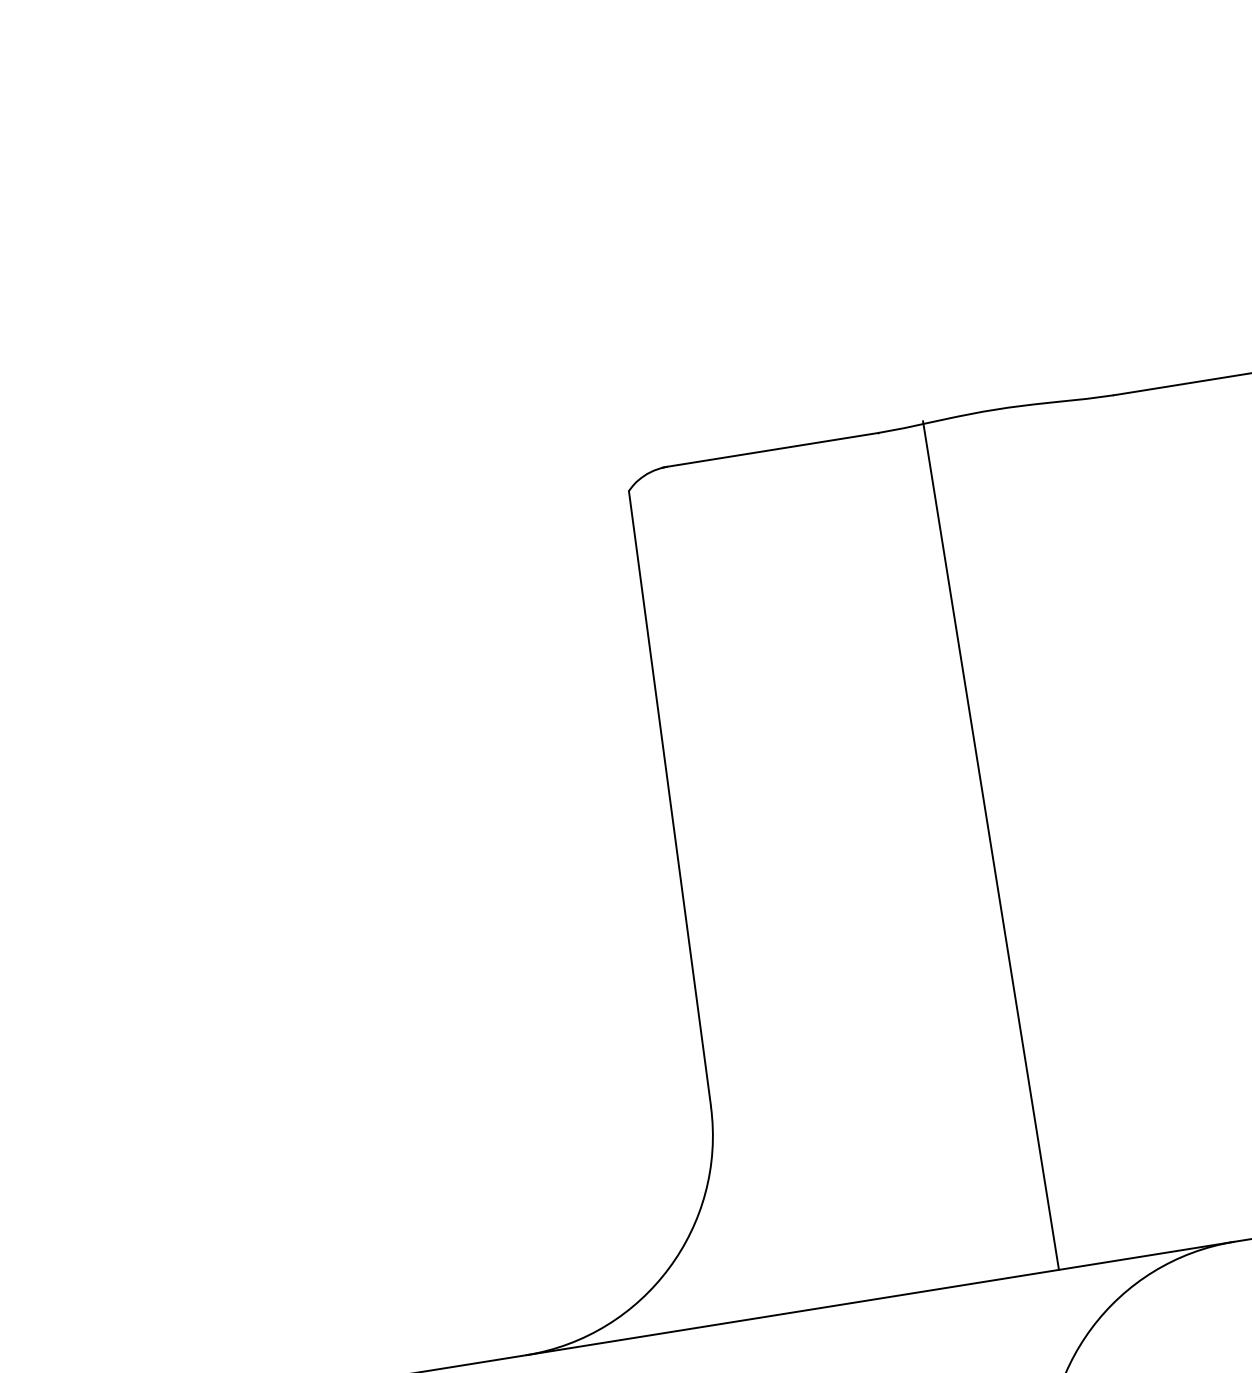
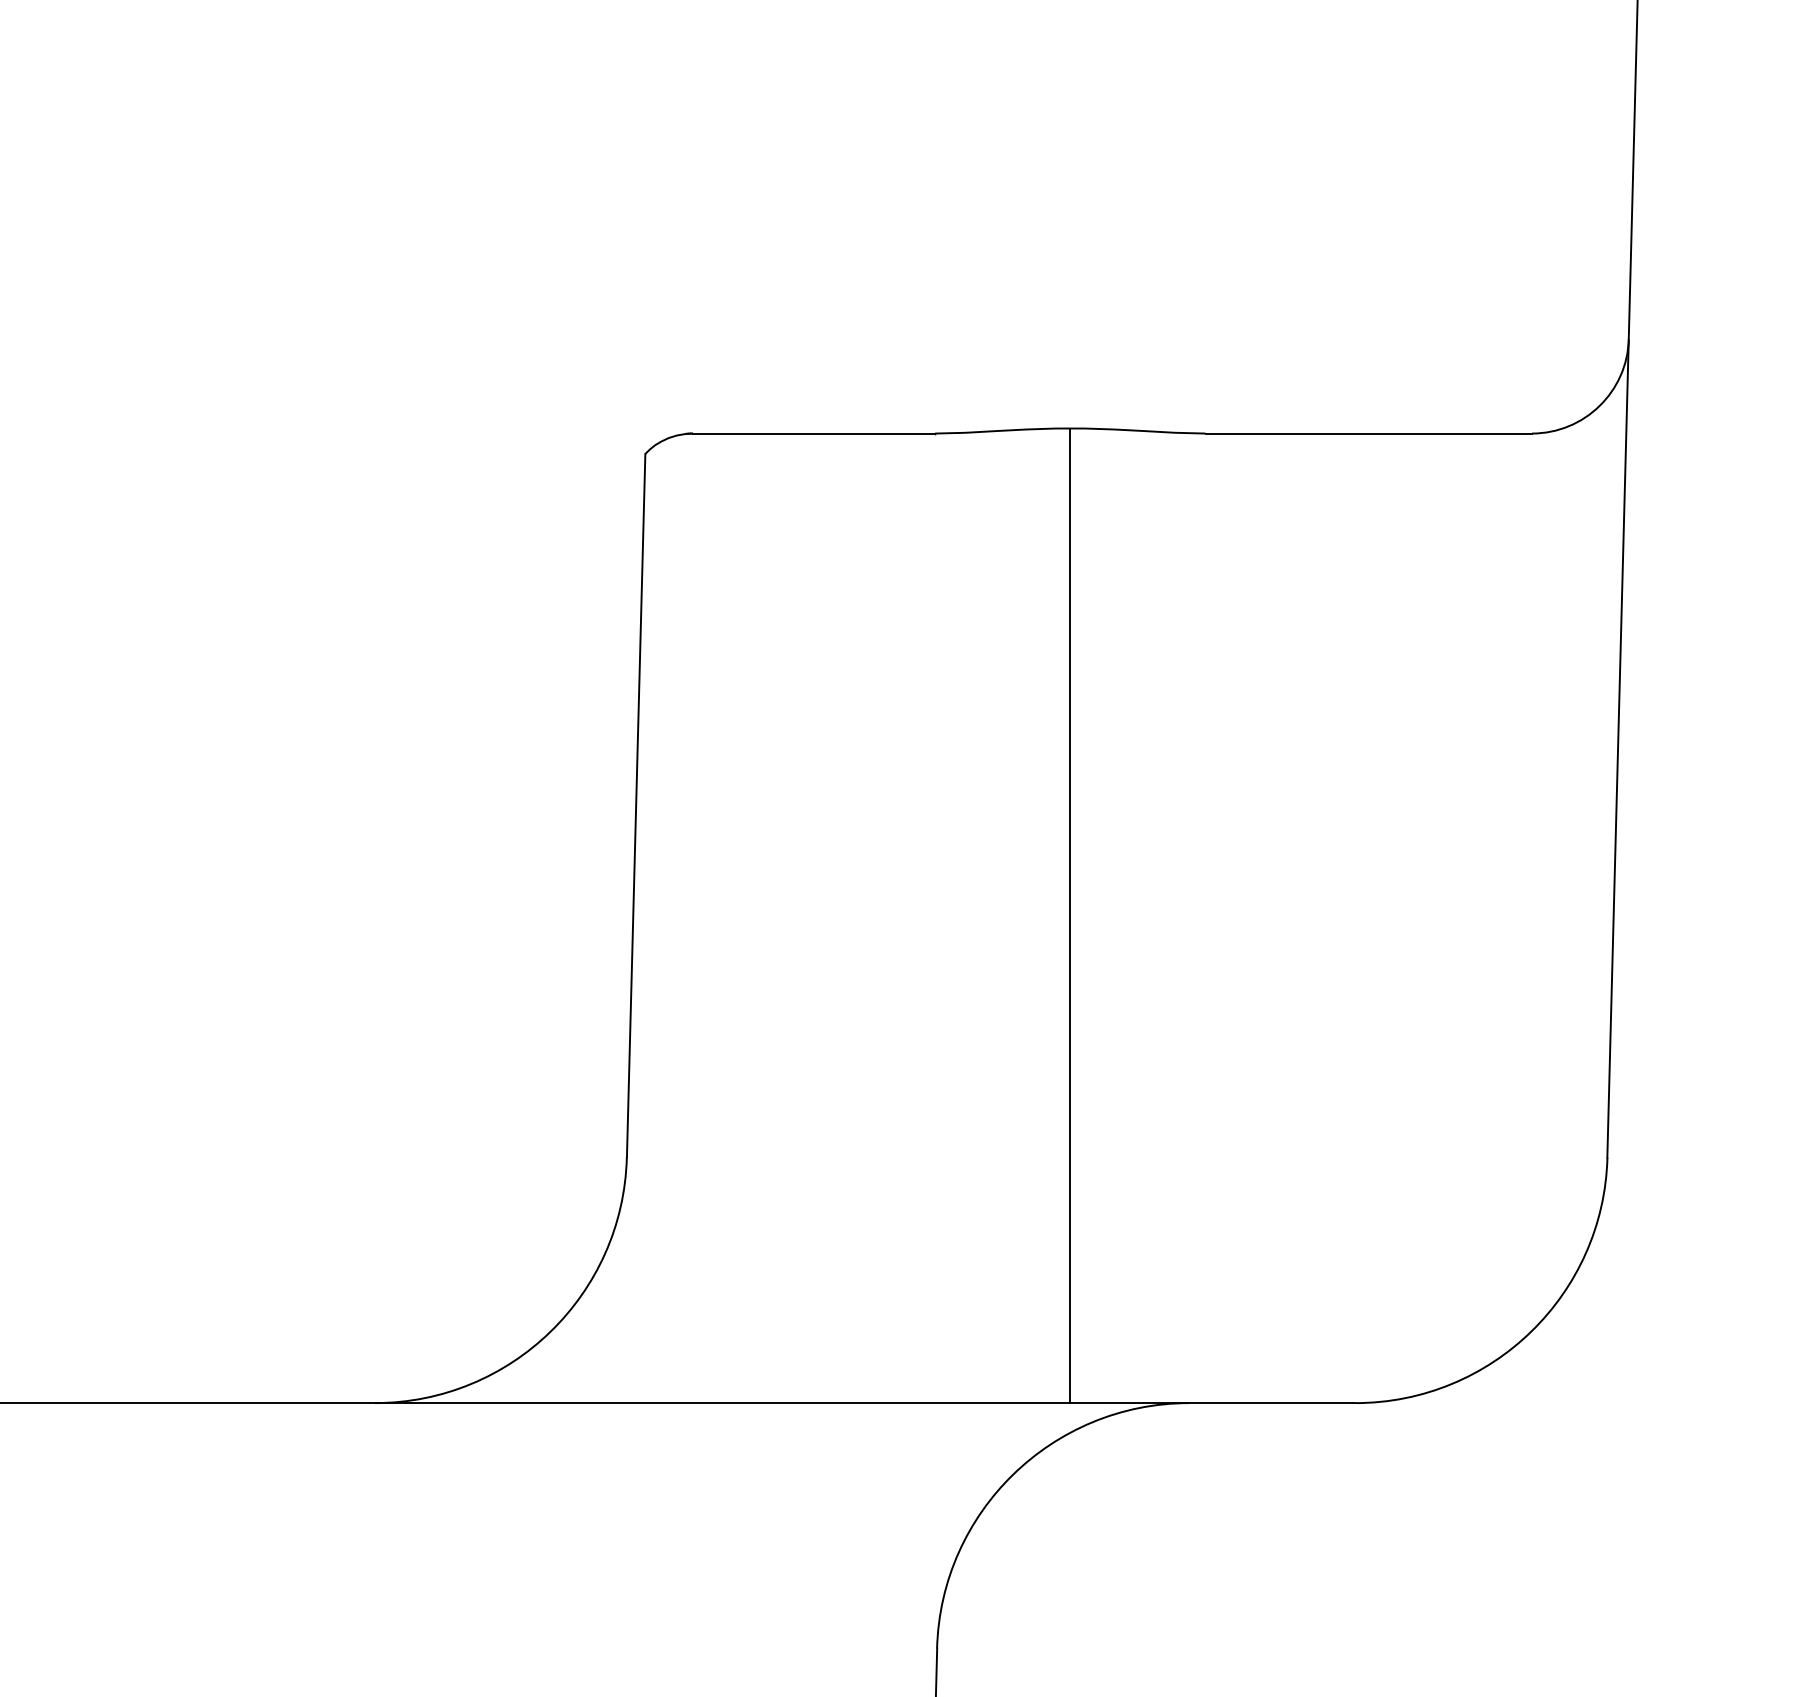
line: (991, 845) -> (1070, 915), moved

